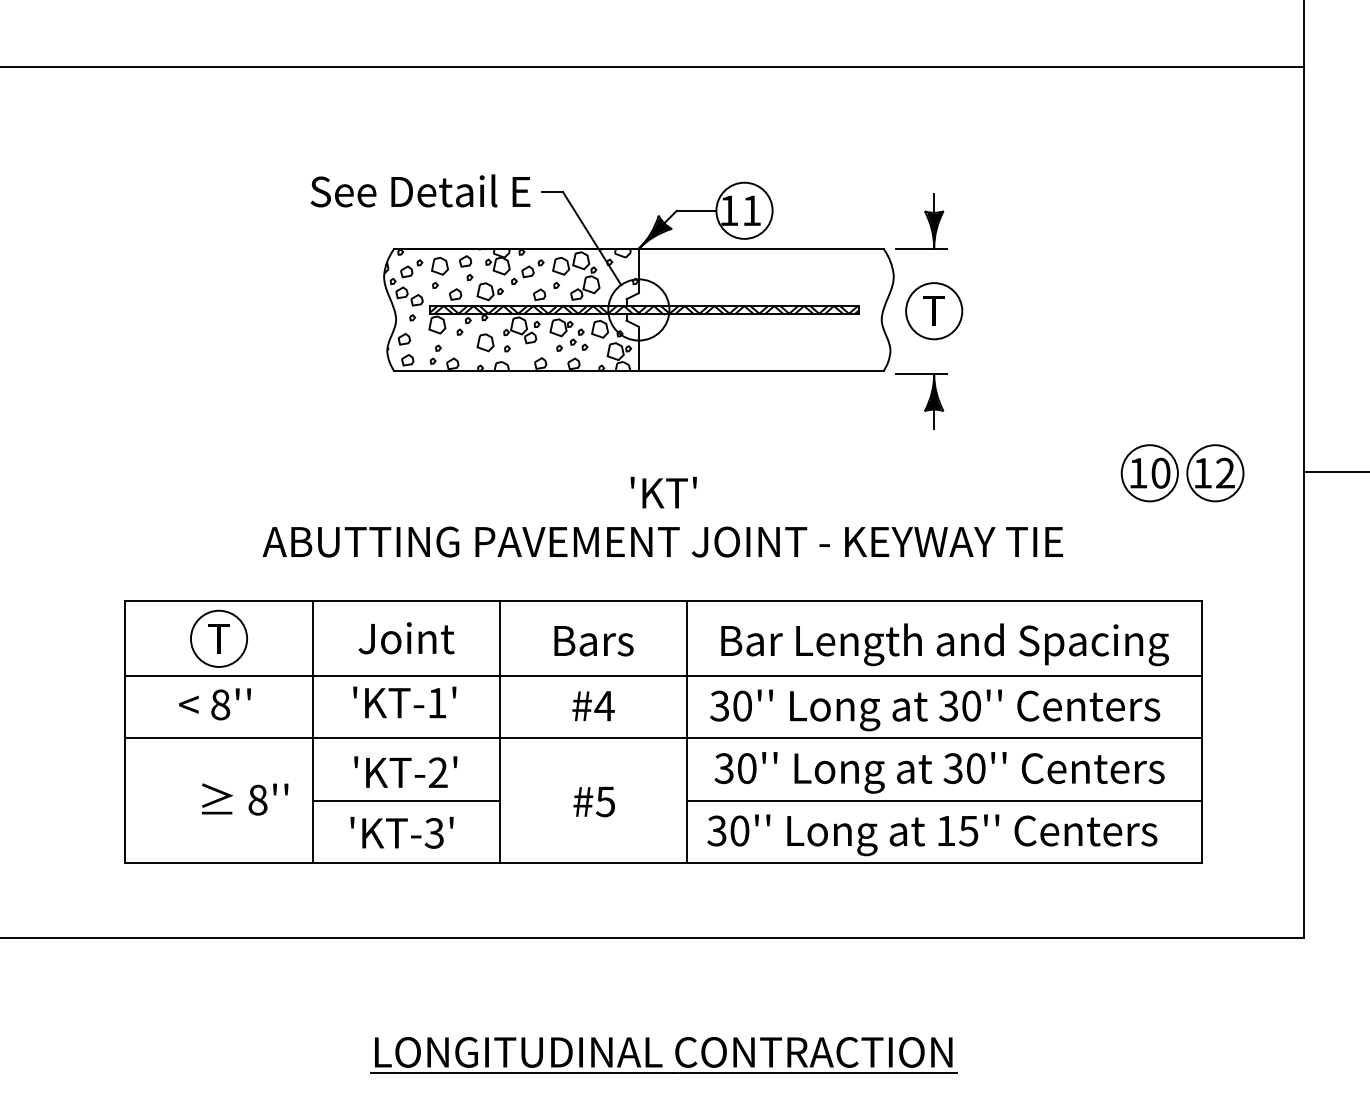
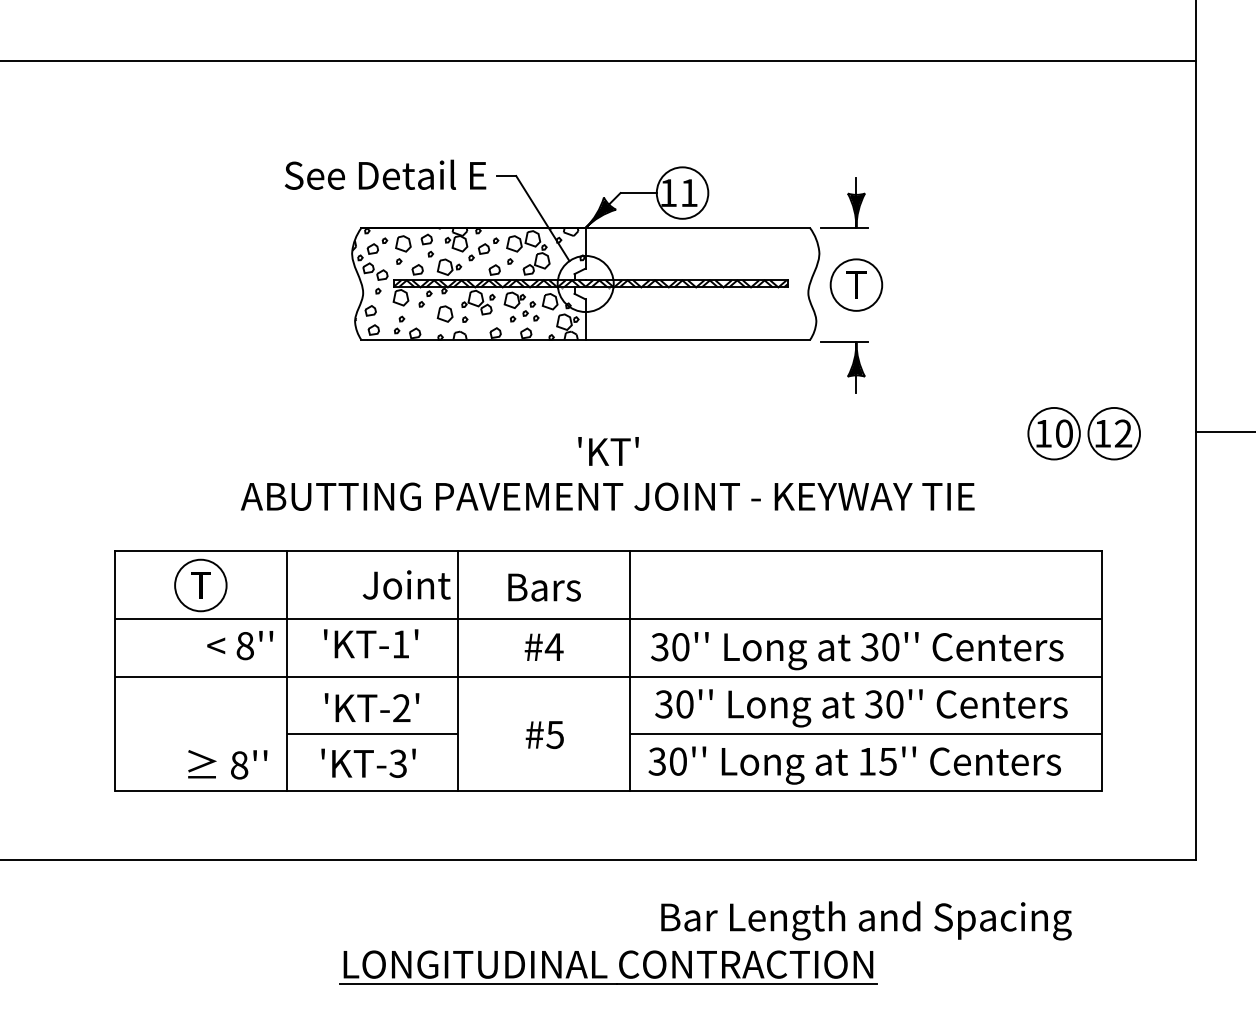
text: (406, 637) -> (406, 584), moved
text: (945, 644) -> (866, 920), moved
text: (215, 704) -> (240, 645), moved
text: (244, 799) -> (227, 764), moved

